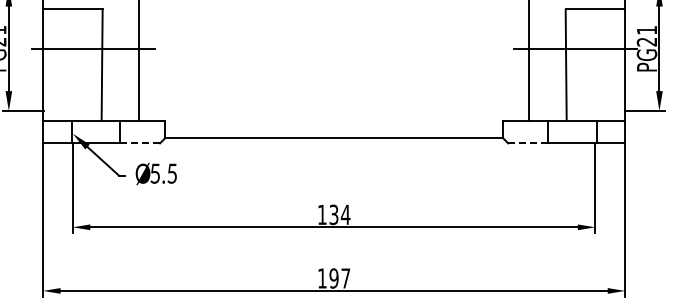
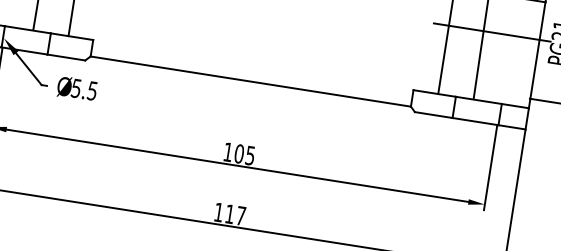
line: (140, 143) -> (66, 57), dashed -> solid
line: (528, 143) -> (434, 115), dashed -> solid
text: (339, 214) -> (244, 154), 134 -> 105
text: (333, 278) -> (229, 214), 197 -> 117

